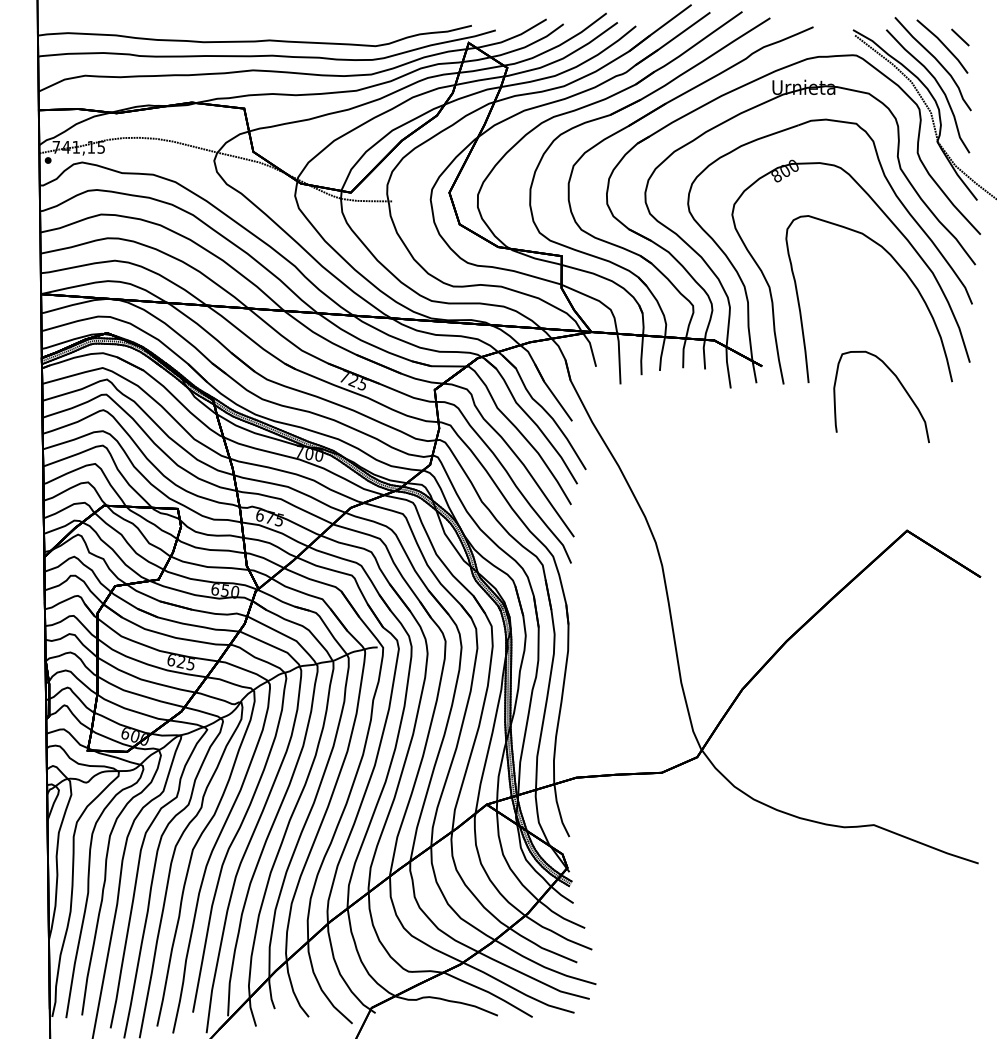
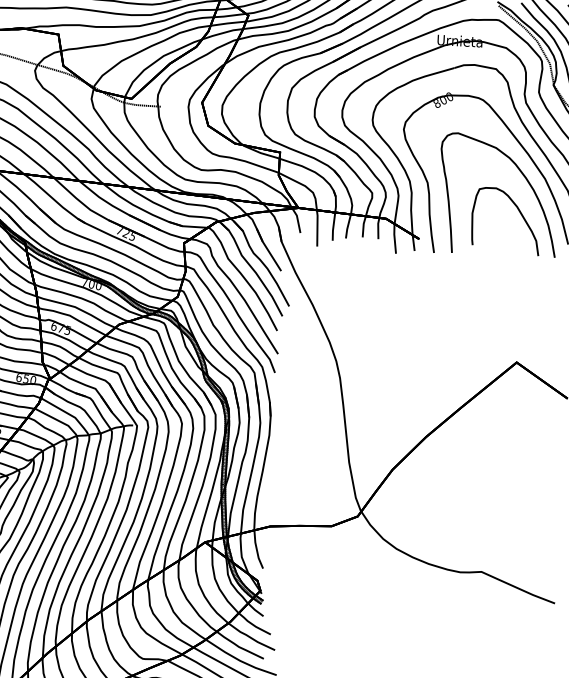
curve: (899, 383) -> (519, 212), moved

